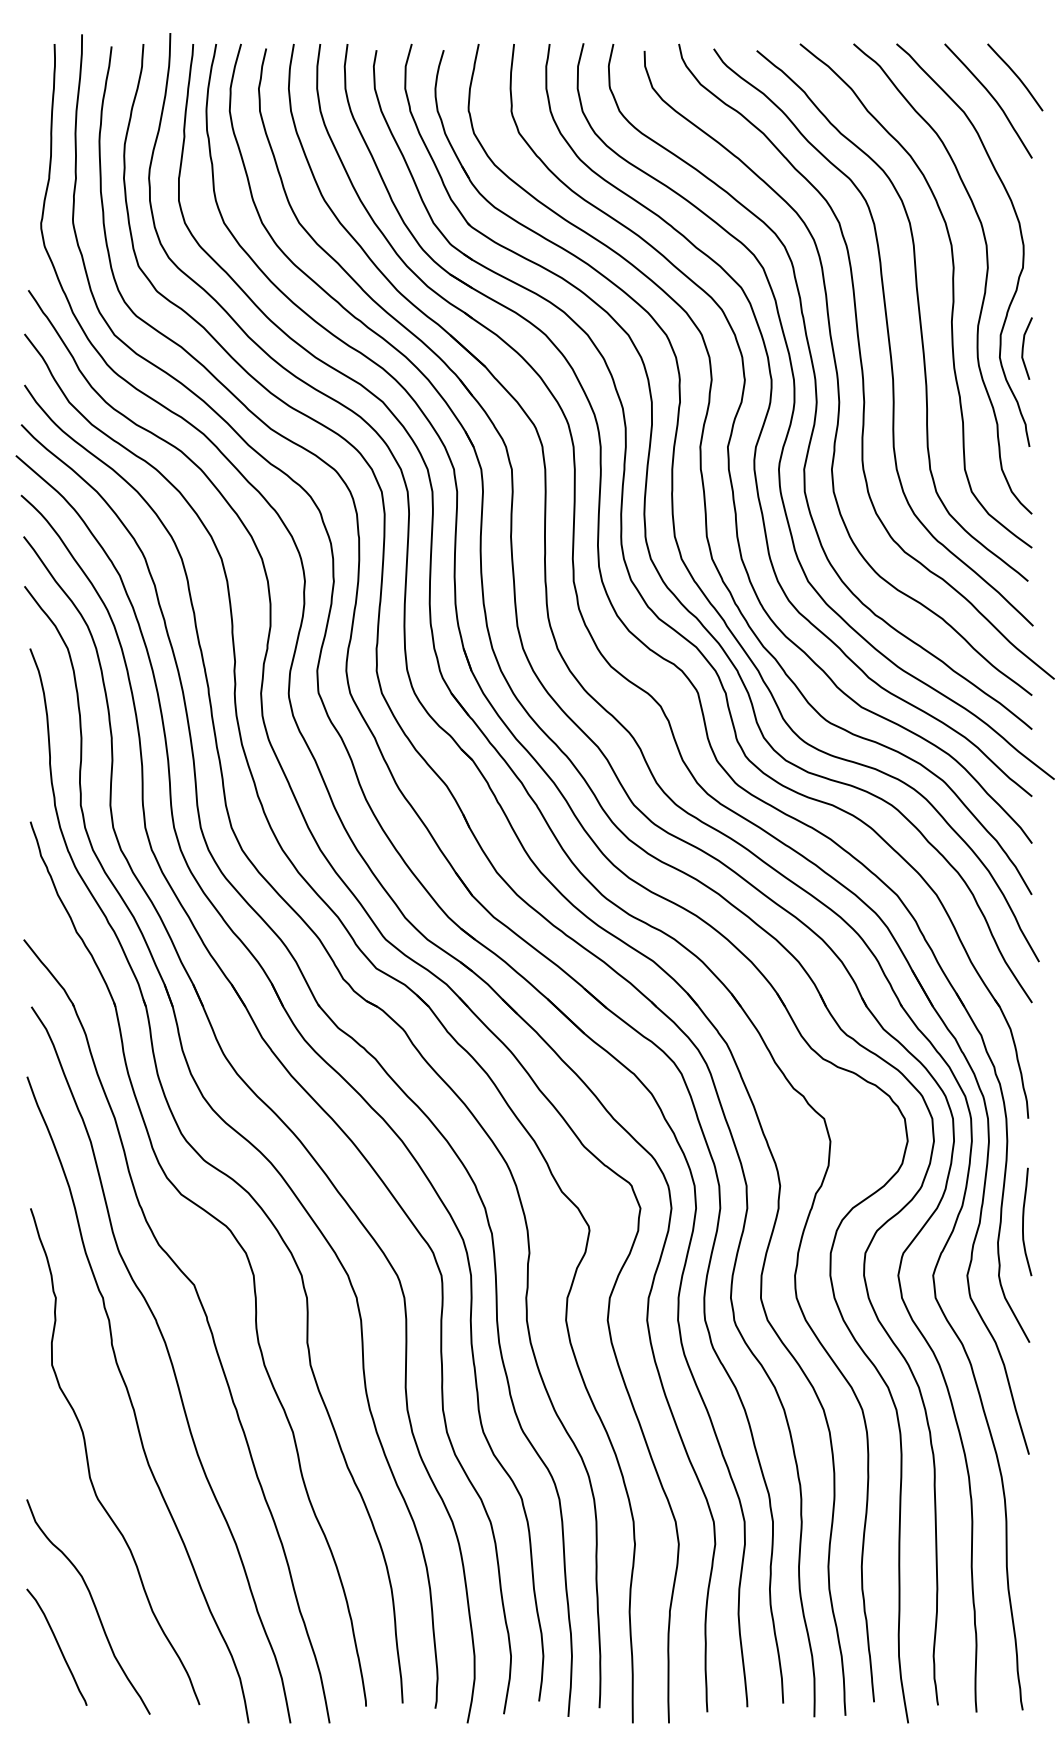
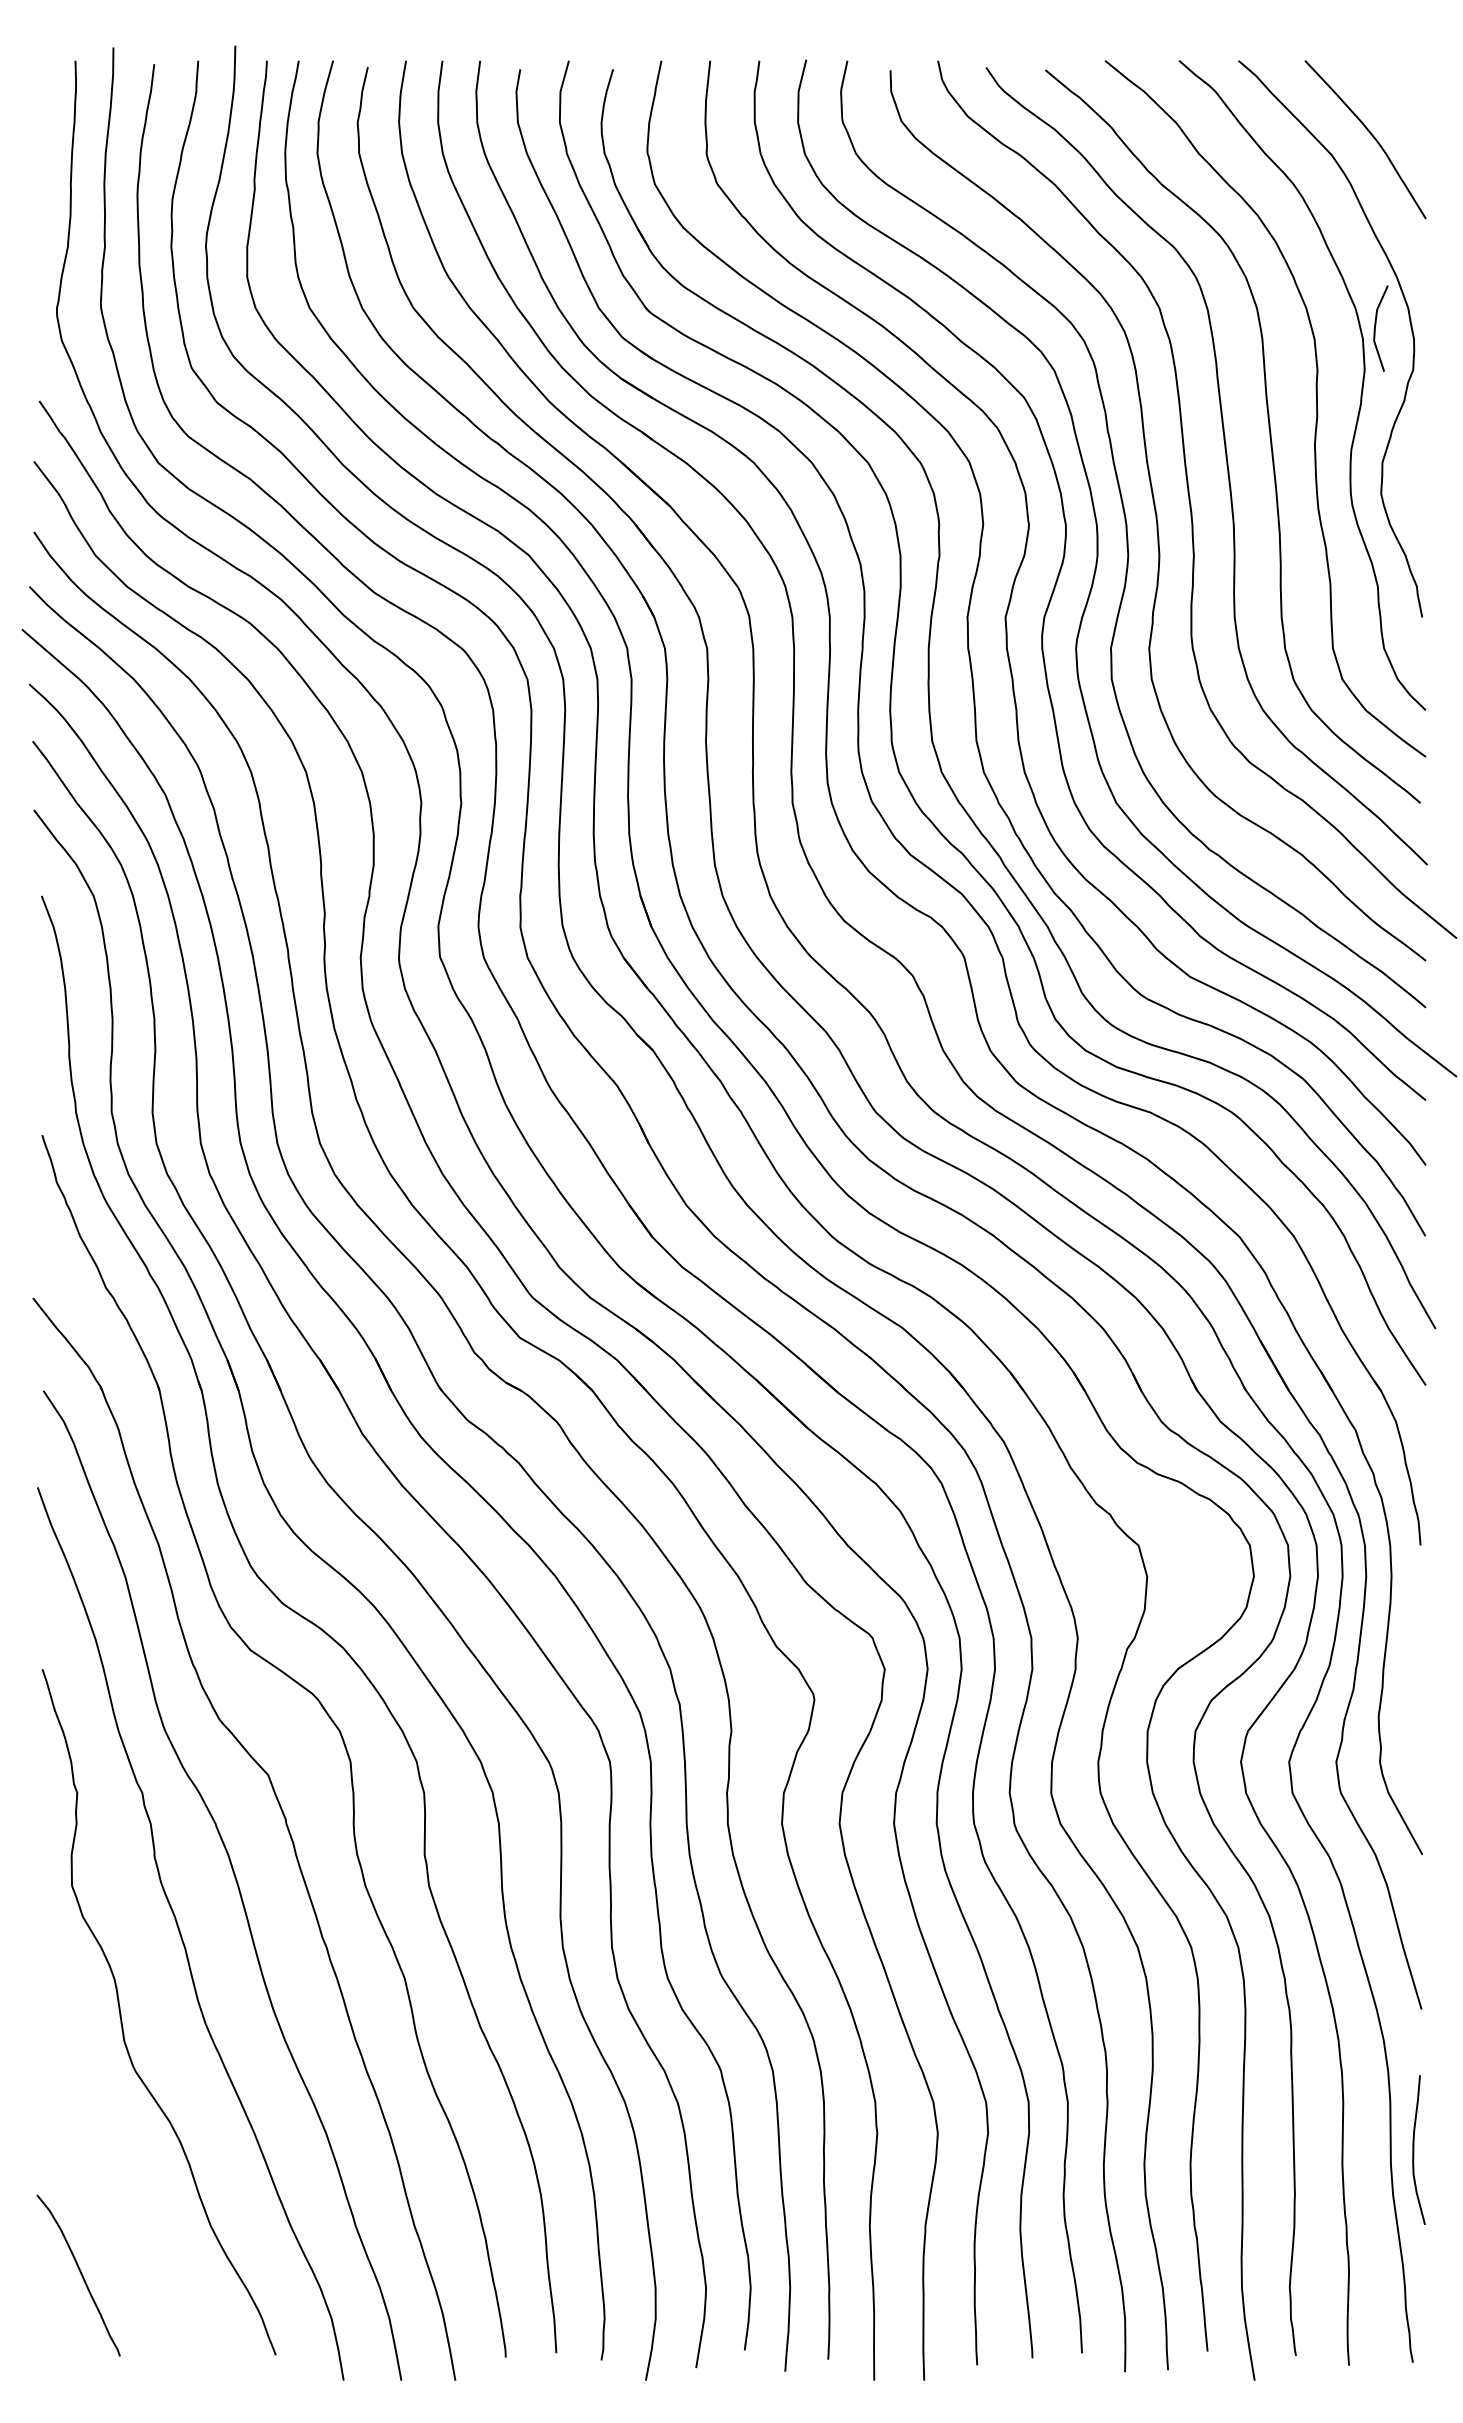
curve: (1016, 77) -> (1404, 106), removed
line: (1023, 346) -> (1376, 325), moved
curve: (1023, 1221) -> (1414, 2149), moved
curve: (93, 1605) -> (129, 2217), removed

